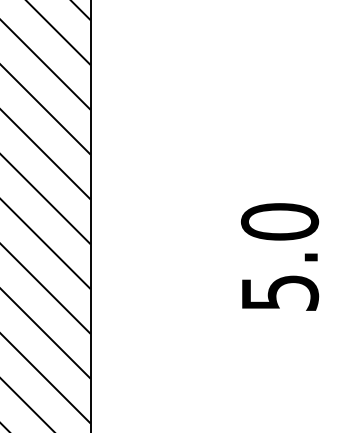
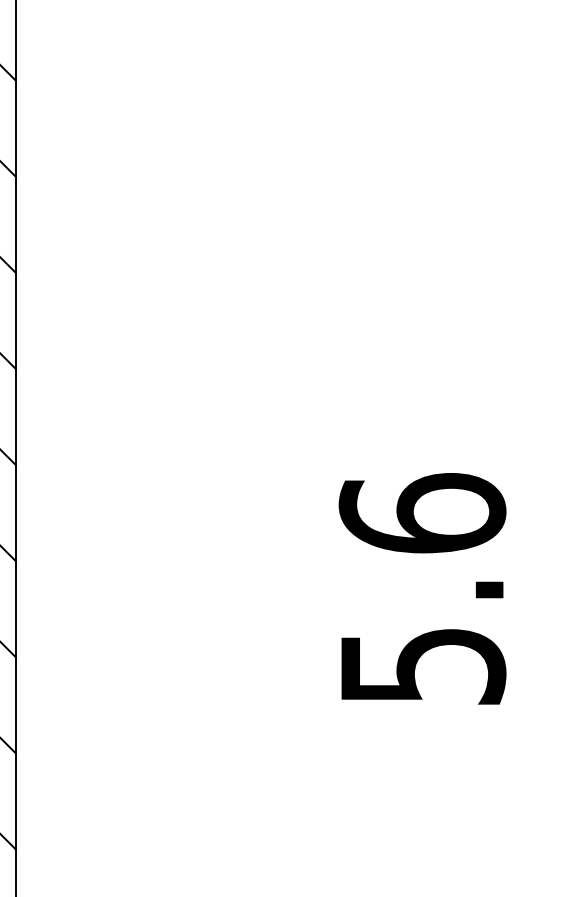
text: (279, 221) -> (421, 512), 5.0 -> 5.6

